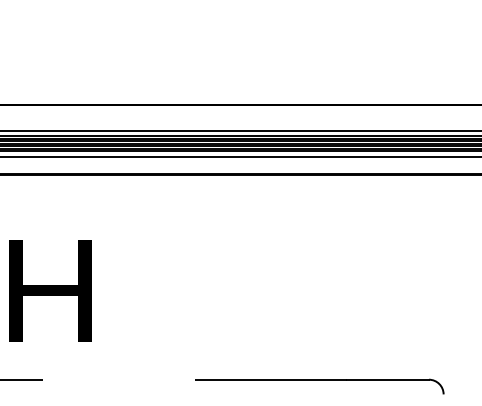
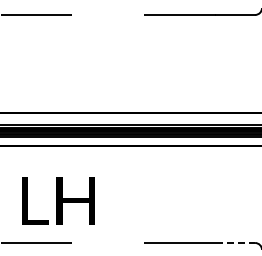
line: (389, 378) -> (236, 242), solid -> dashed

